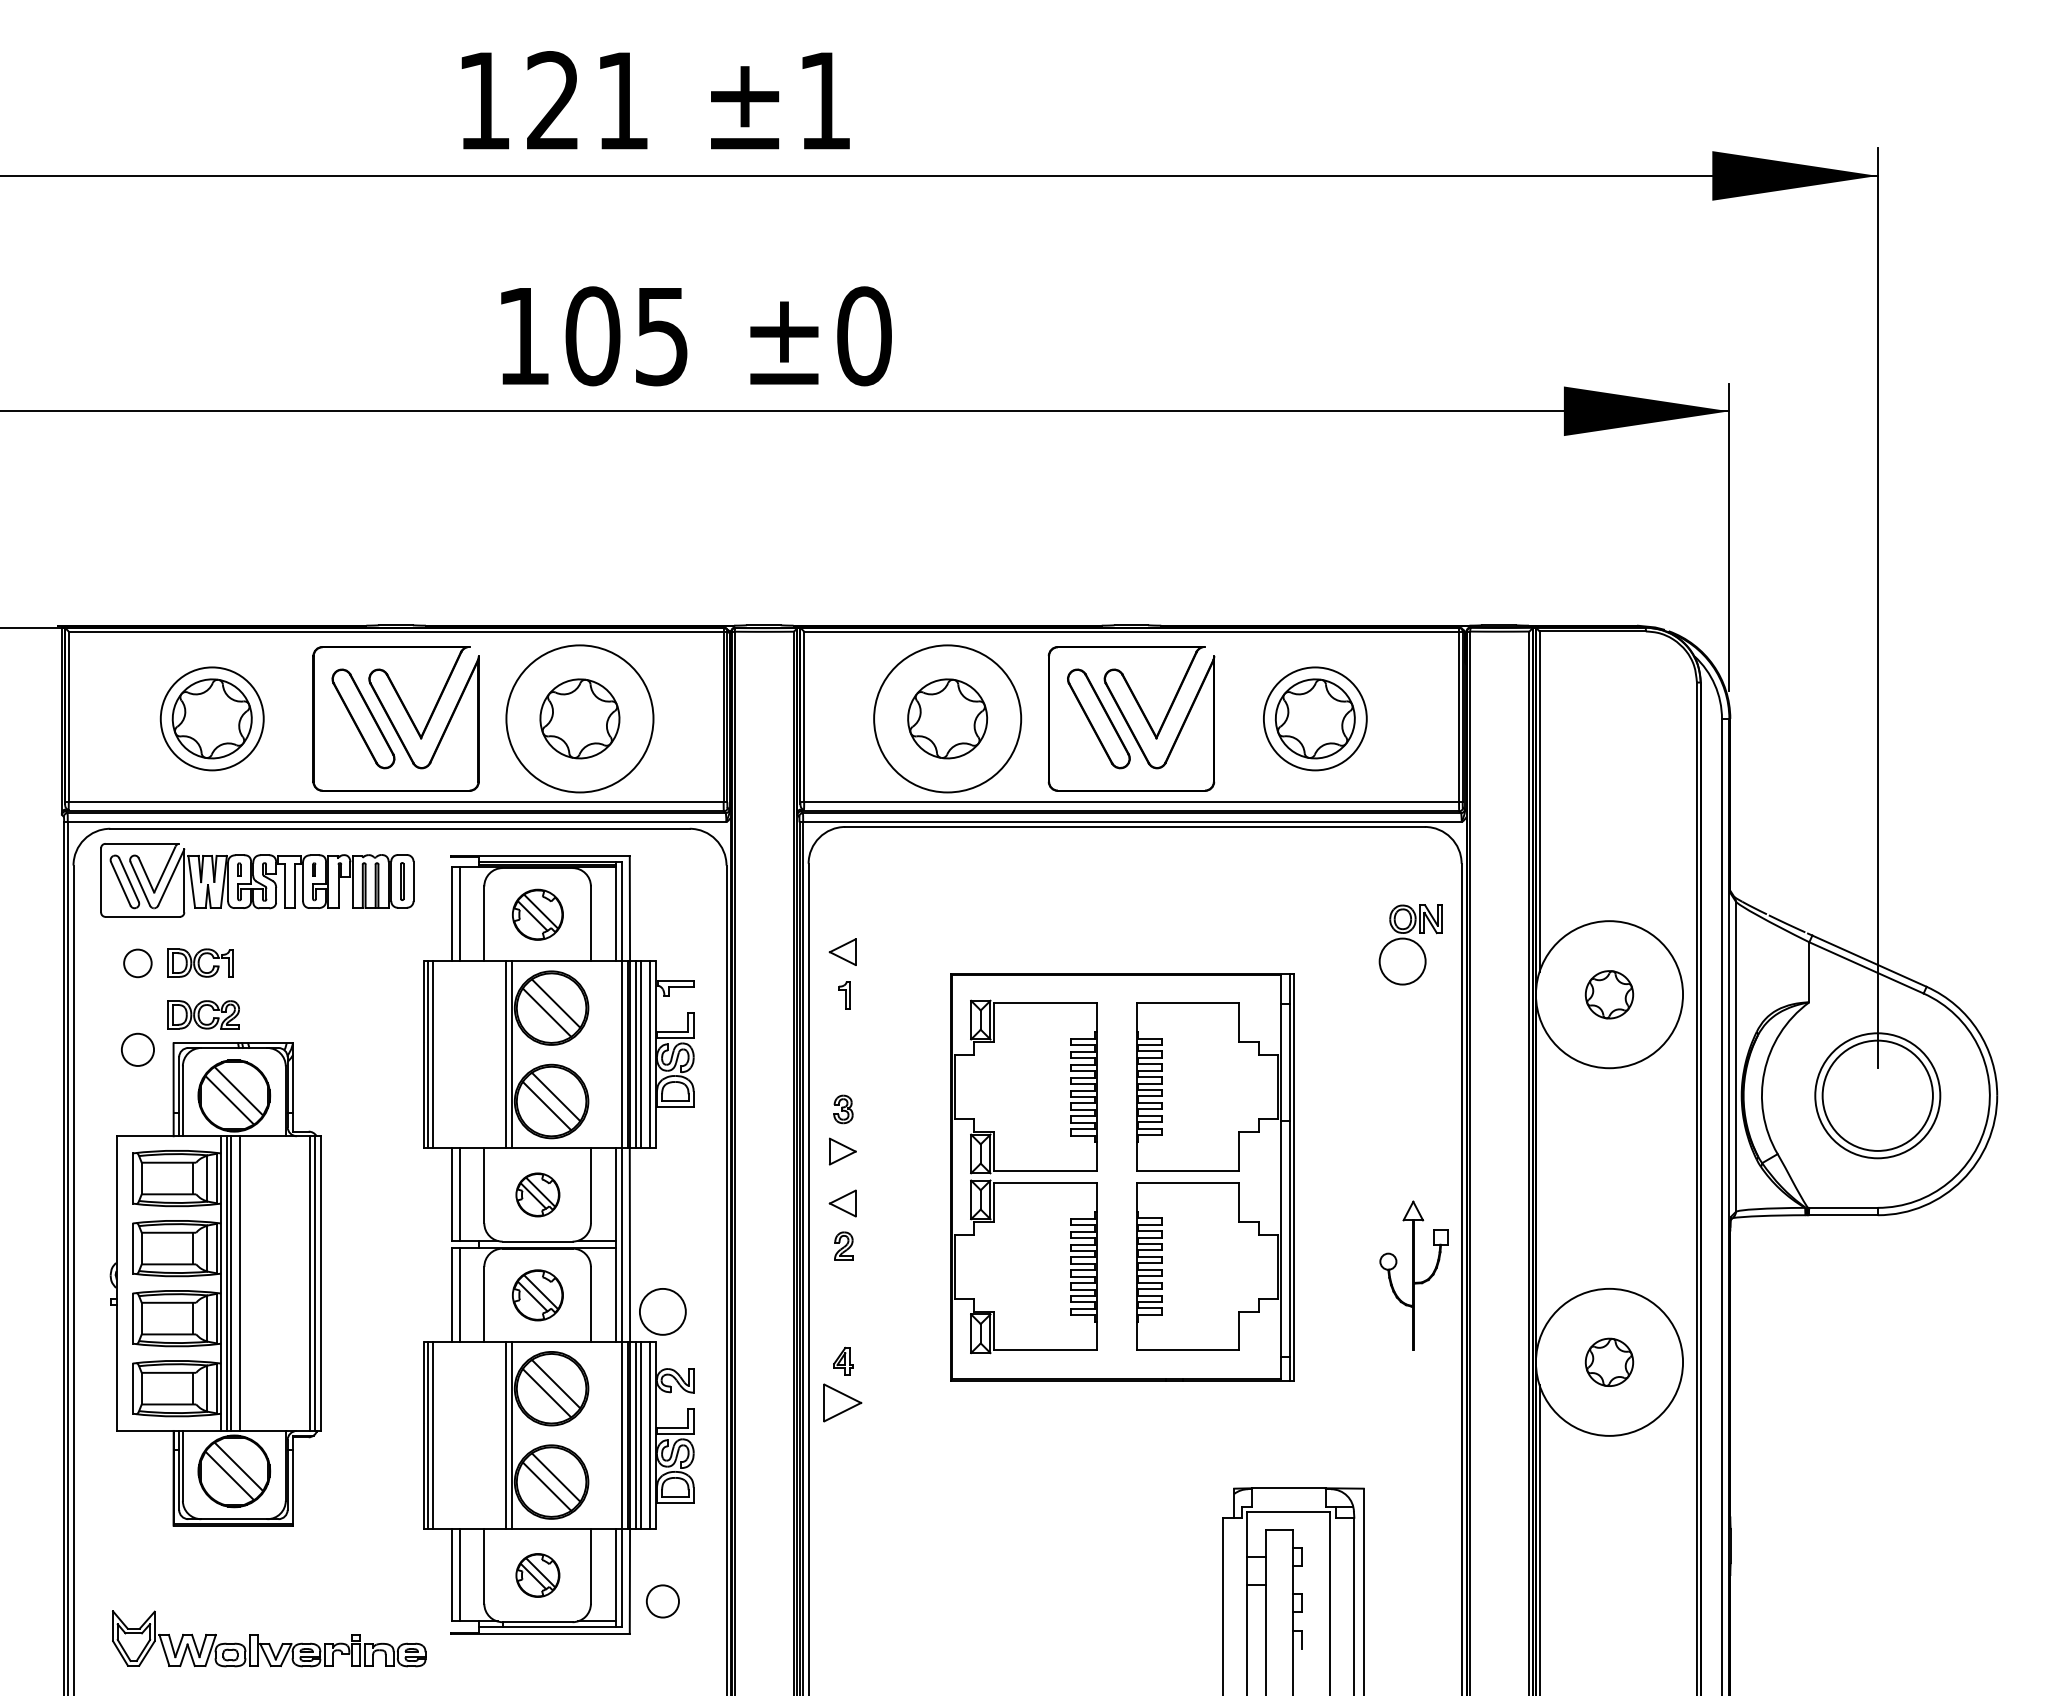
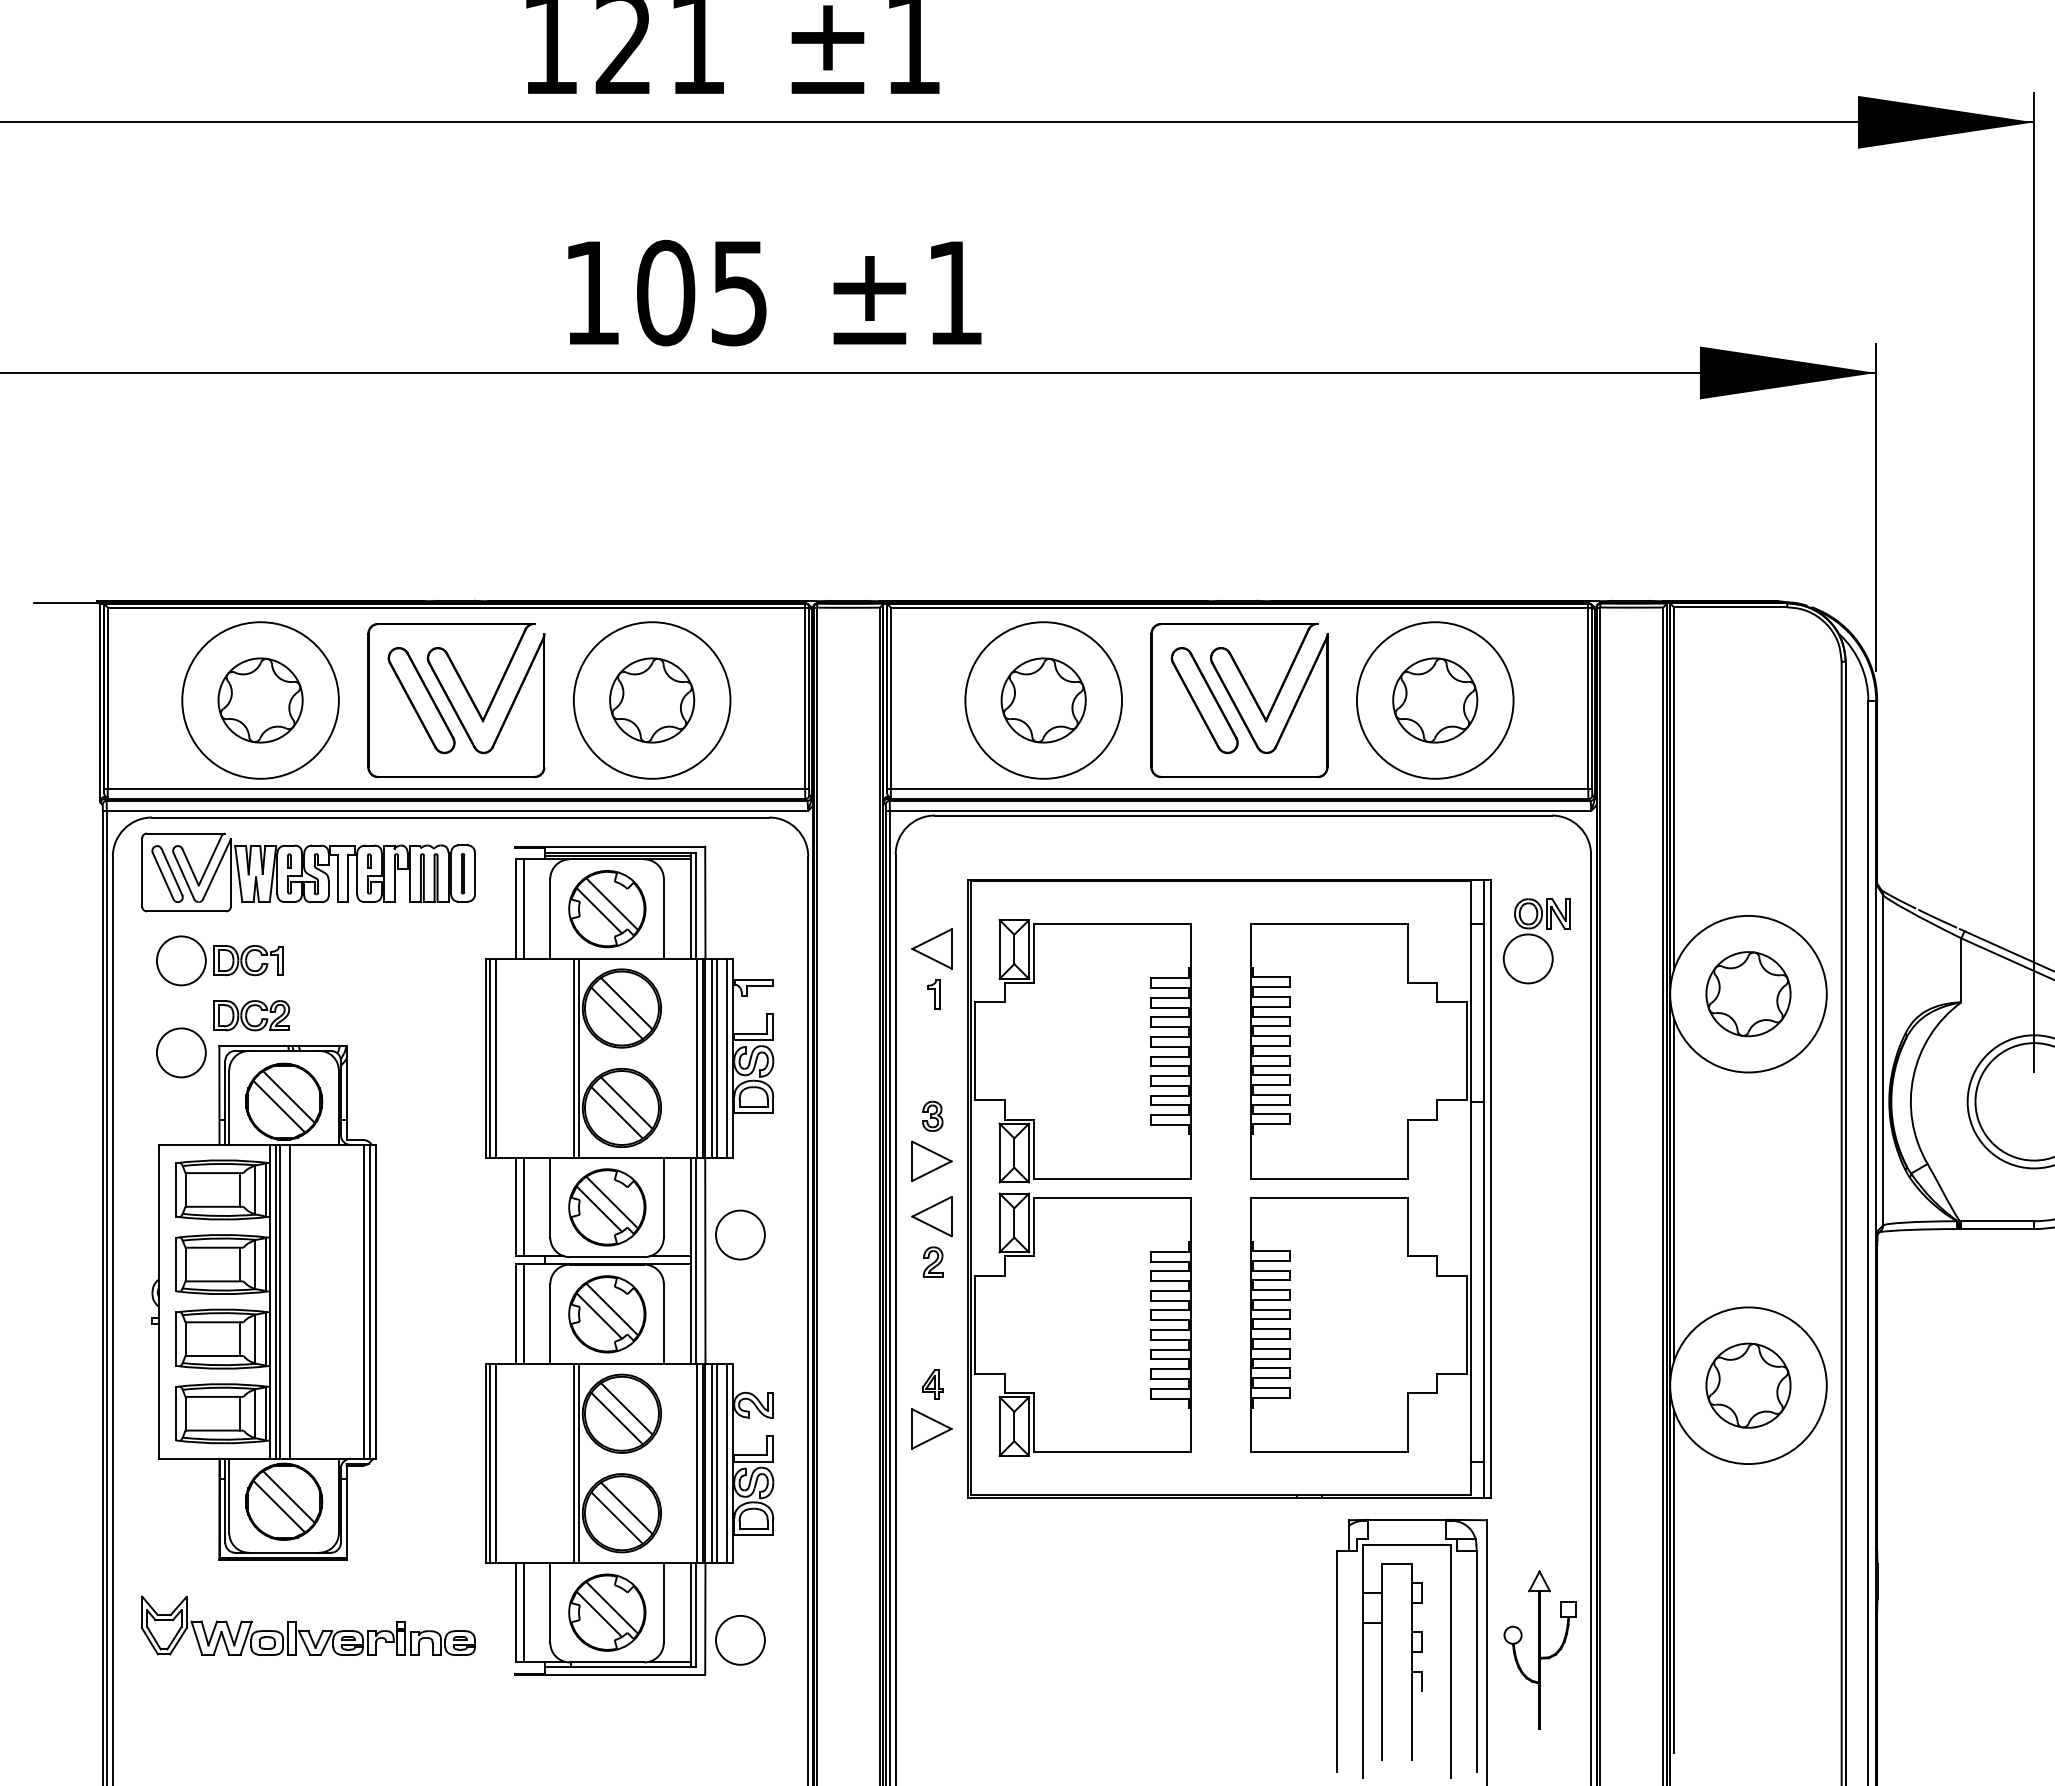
text: (864, 336) -> (955, 293), ±0 -> ±1
circle: (211, 718) -> (259, 700), size x1.43
circle: (1314, 718) -> (1434, 700), size x1.43
part: (537, 914) -> (606, 908), size x1.43
part: (842, 951) -> (931, 948), size x1.43
circle: (137, 963) -> (180, 960), size x1.67
part: (1609, 994) -> (1748, 993), size x1.67
circle: (137, 1049) -> (180, 1052), size x1.43
part: (842, 1151) -> (931, 1161), size x1.43
part: (1122, 1177) -> (1229, 1188), size x1.43
line: (1539, 1178) -> (1673, 1189), added
part: (537, 1194) -> (606, 1206), size x1.67
part: (842, 1203) -> (931, 1216), size x1.43
part: (1413, 1275) -> (1539, 1649), moved
part: (537, 1295) -> (606, 1314), size x1.43
circle: (662, 1311) -> (740, 1234), moved
part: (1609, 1362) -> (1748, 1385), size x1.67
part: (537, 1575) -> (606, 1612), size x1.67
circle: (662, 1601) -> (740, 1640), size x1.43
part: (269, 1638) -> (308, 1625), moved

